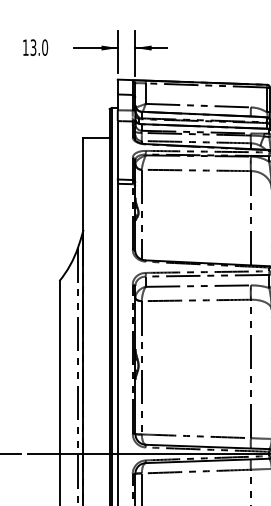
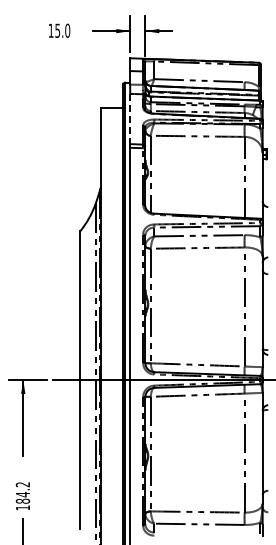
text: (33, 46) -> (57, 29), 13.0 -> 15.0
line: (118, 150) -> (130, 119), solid -> dashed

